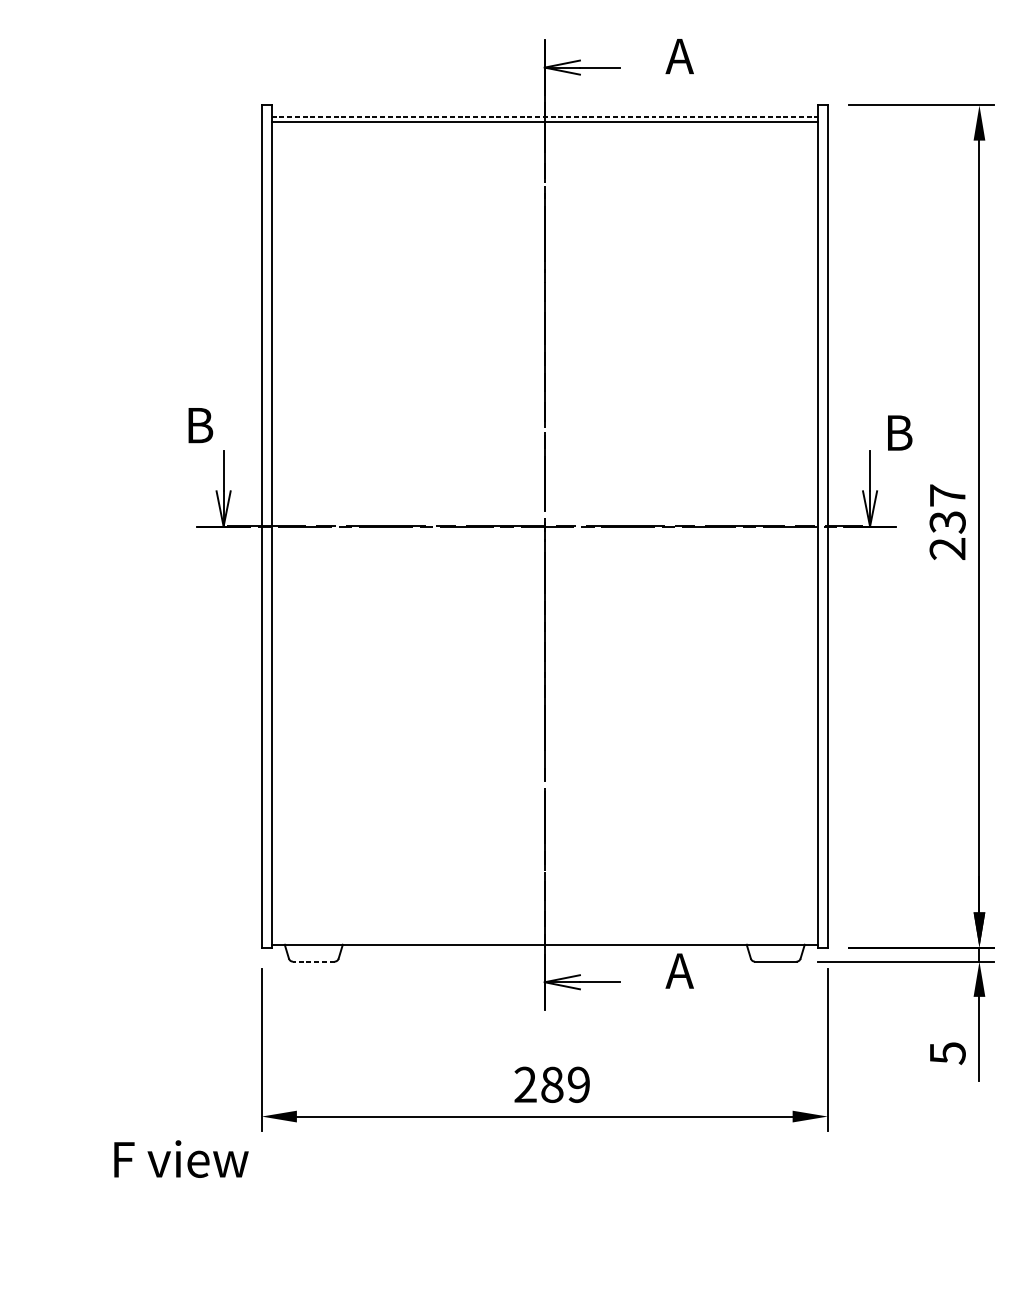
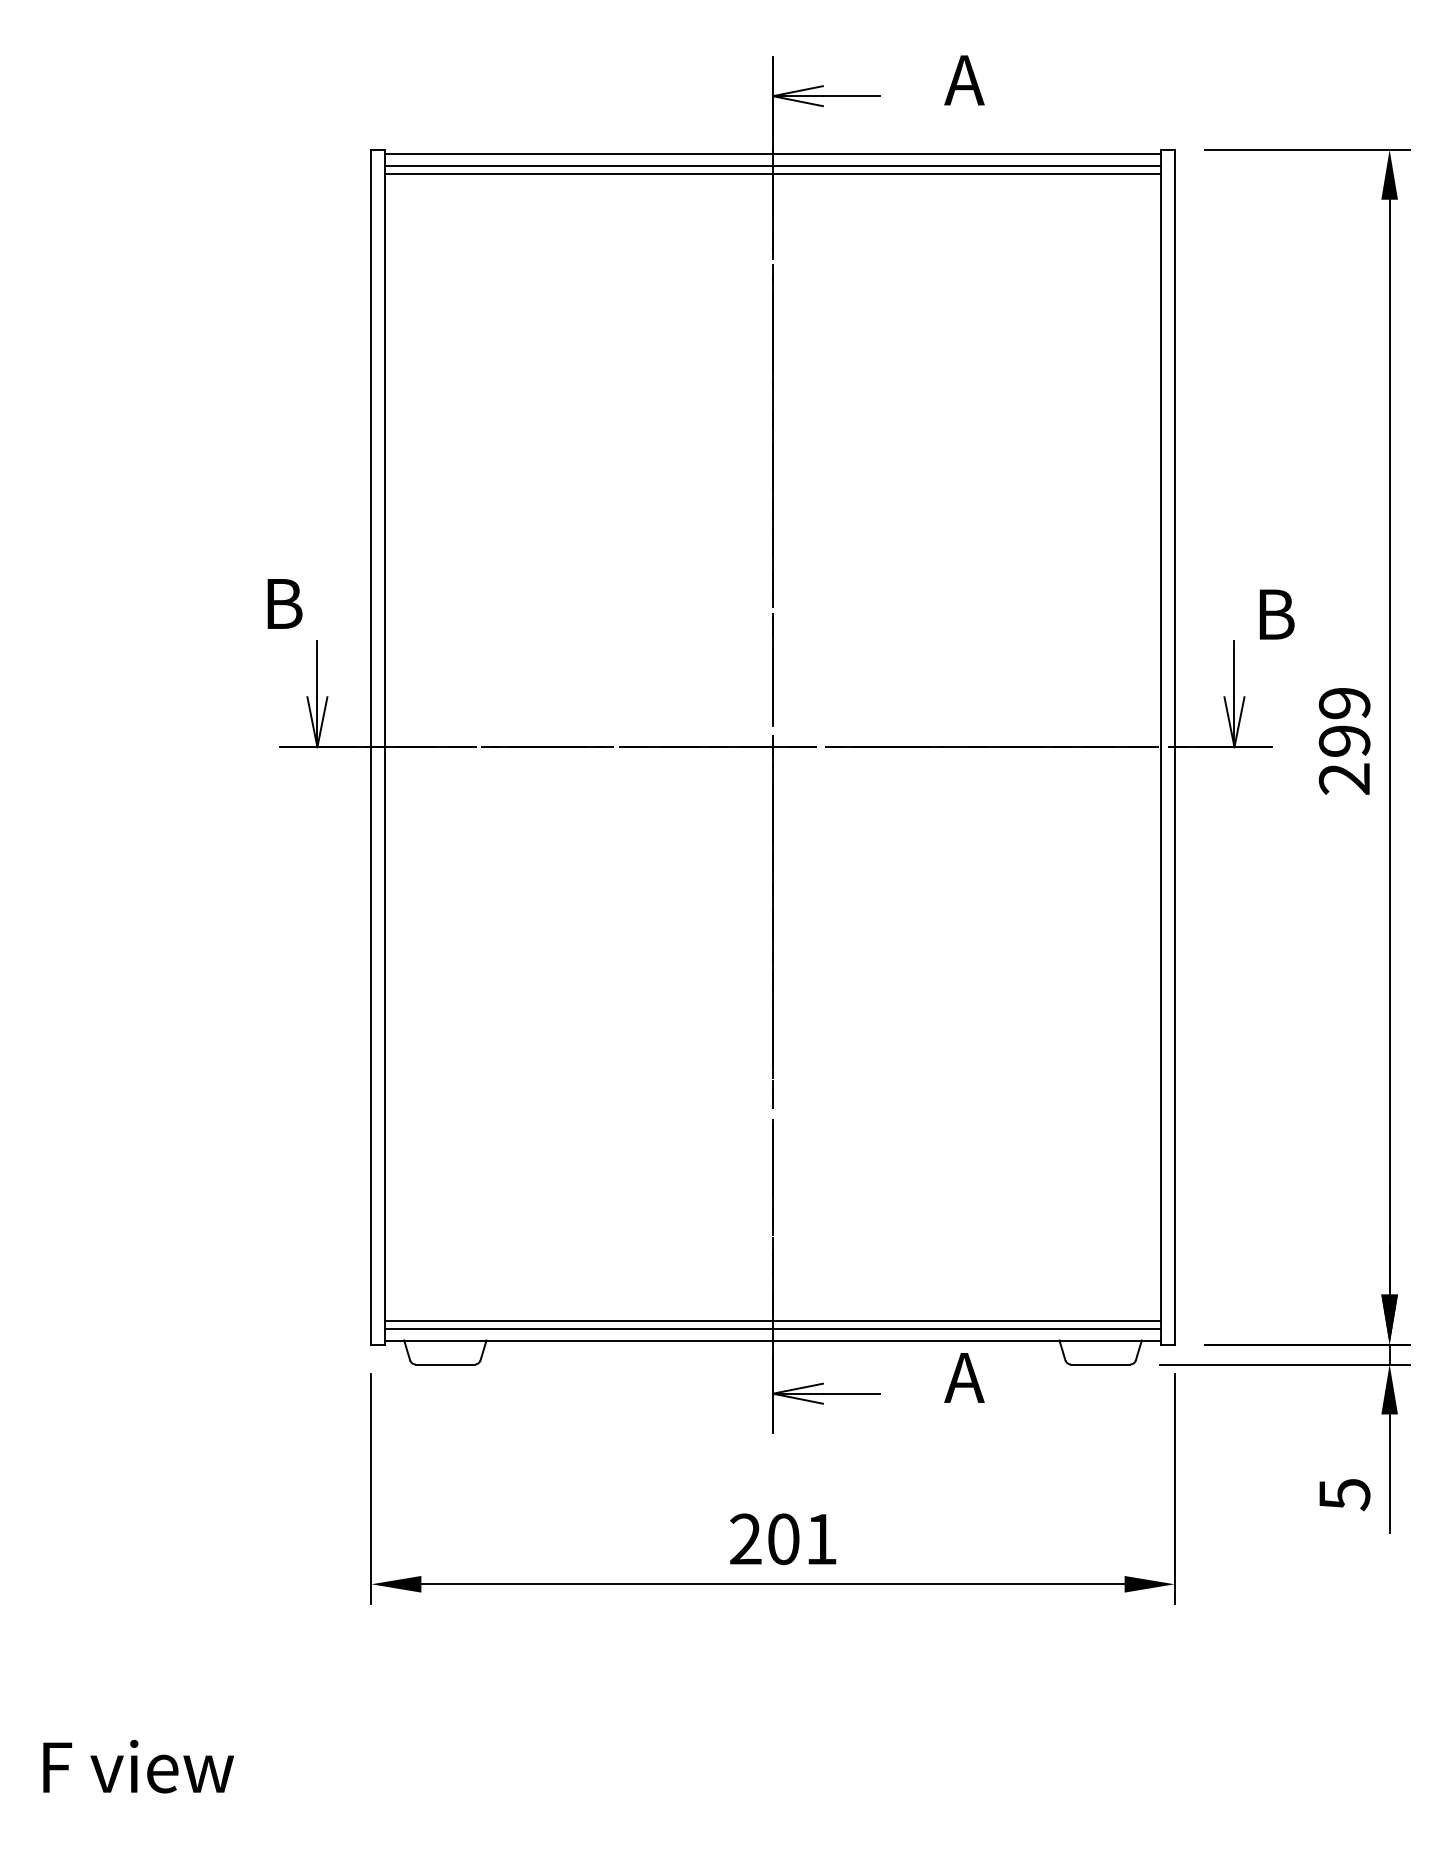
line: (544, 108) -> (772, 153), added
line: (545, 116) -> (773, 165), dashed -> solid
text: (947, 509) -> (1344, 722), 237 -> 299
line: (544, 930) -> (772, 1320), added
line: (544, 936) -> (772, 1328), added
line: (313, 961) -> (445, 1364), dashed -> solid
text: (565, 1085) -> (802, 1539), 289 -> 201
text: (181, 1159) -> (138, 1766), moved

